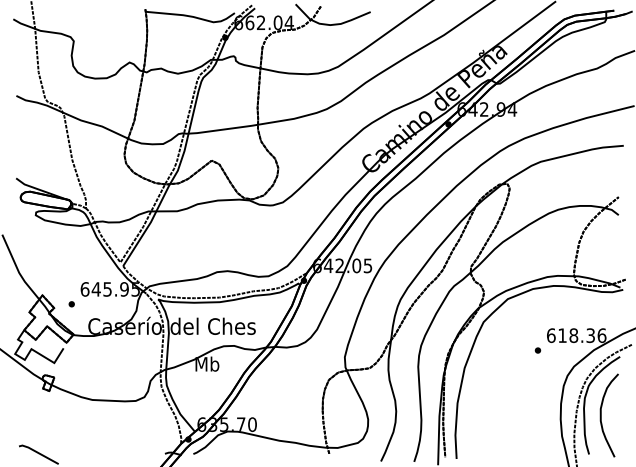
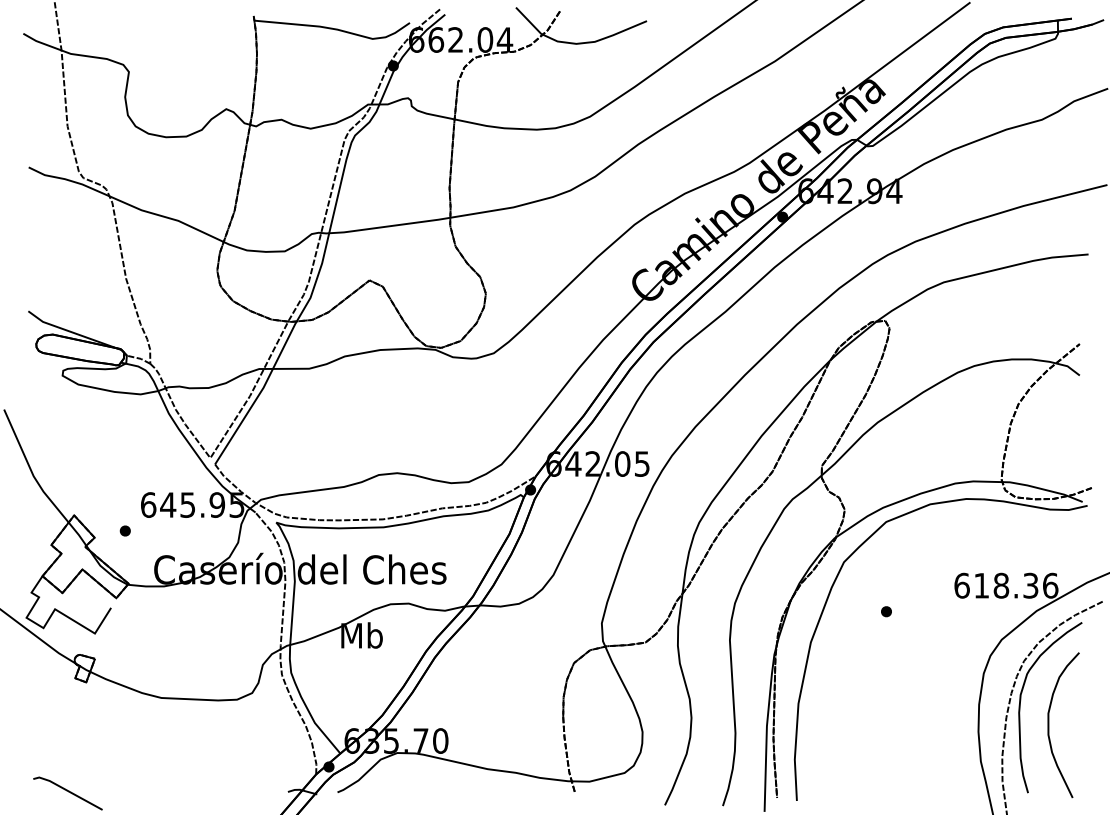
part: (537, 350) -> (885, 611), moved

